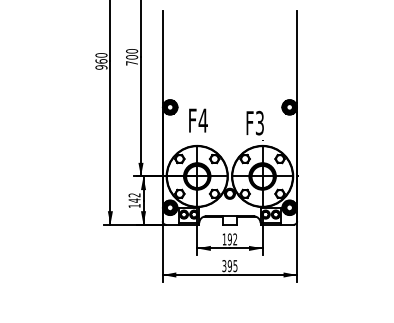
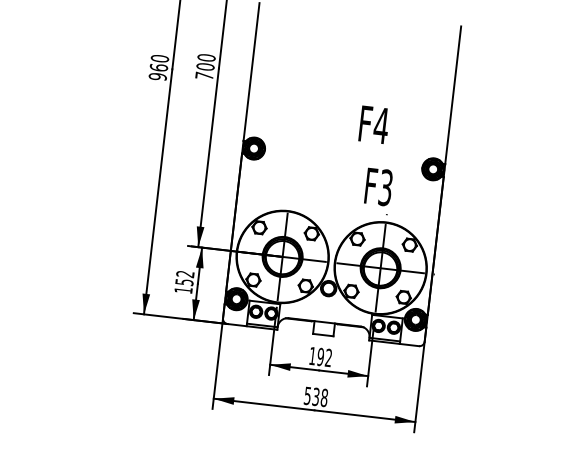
text: (198, 120) -> (374, 124), moved
text: (134, 200) -> (184, 282), 142 -> 152
text: (229, 266) -> (315, 397), 395 -> 538

